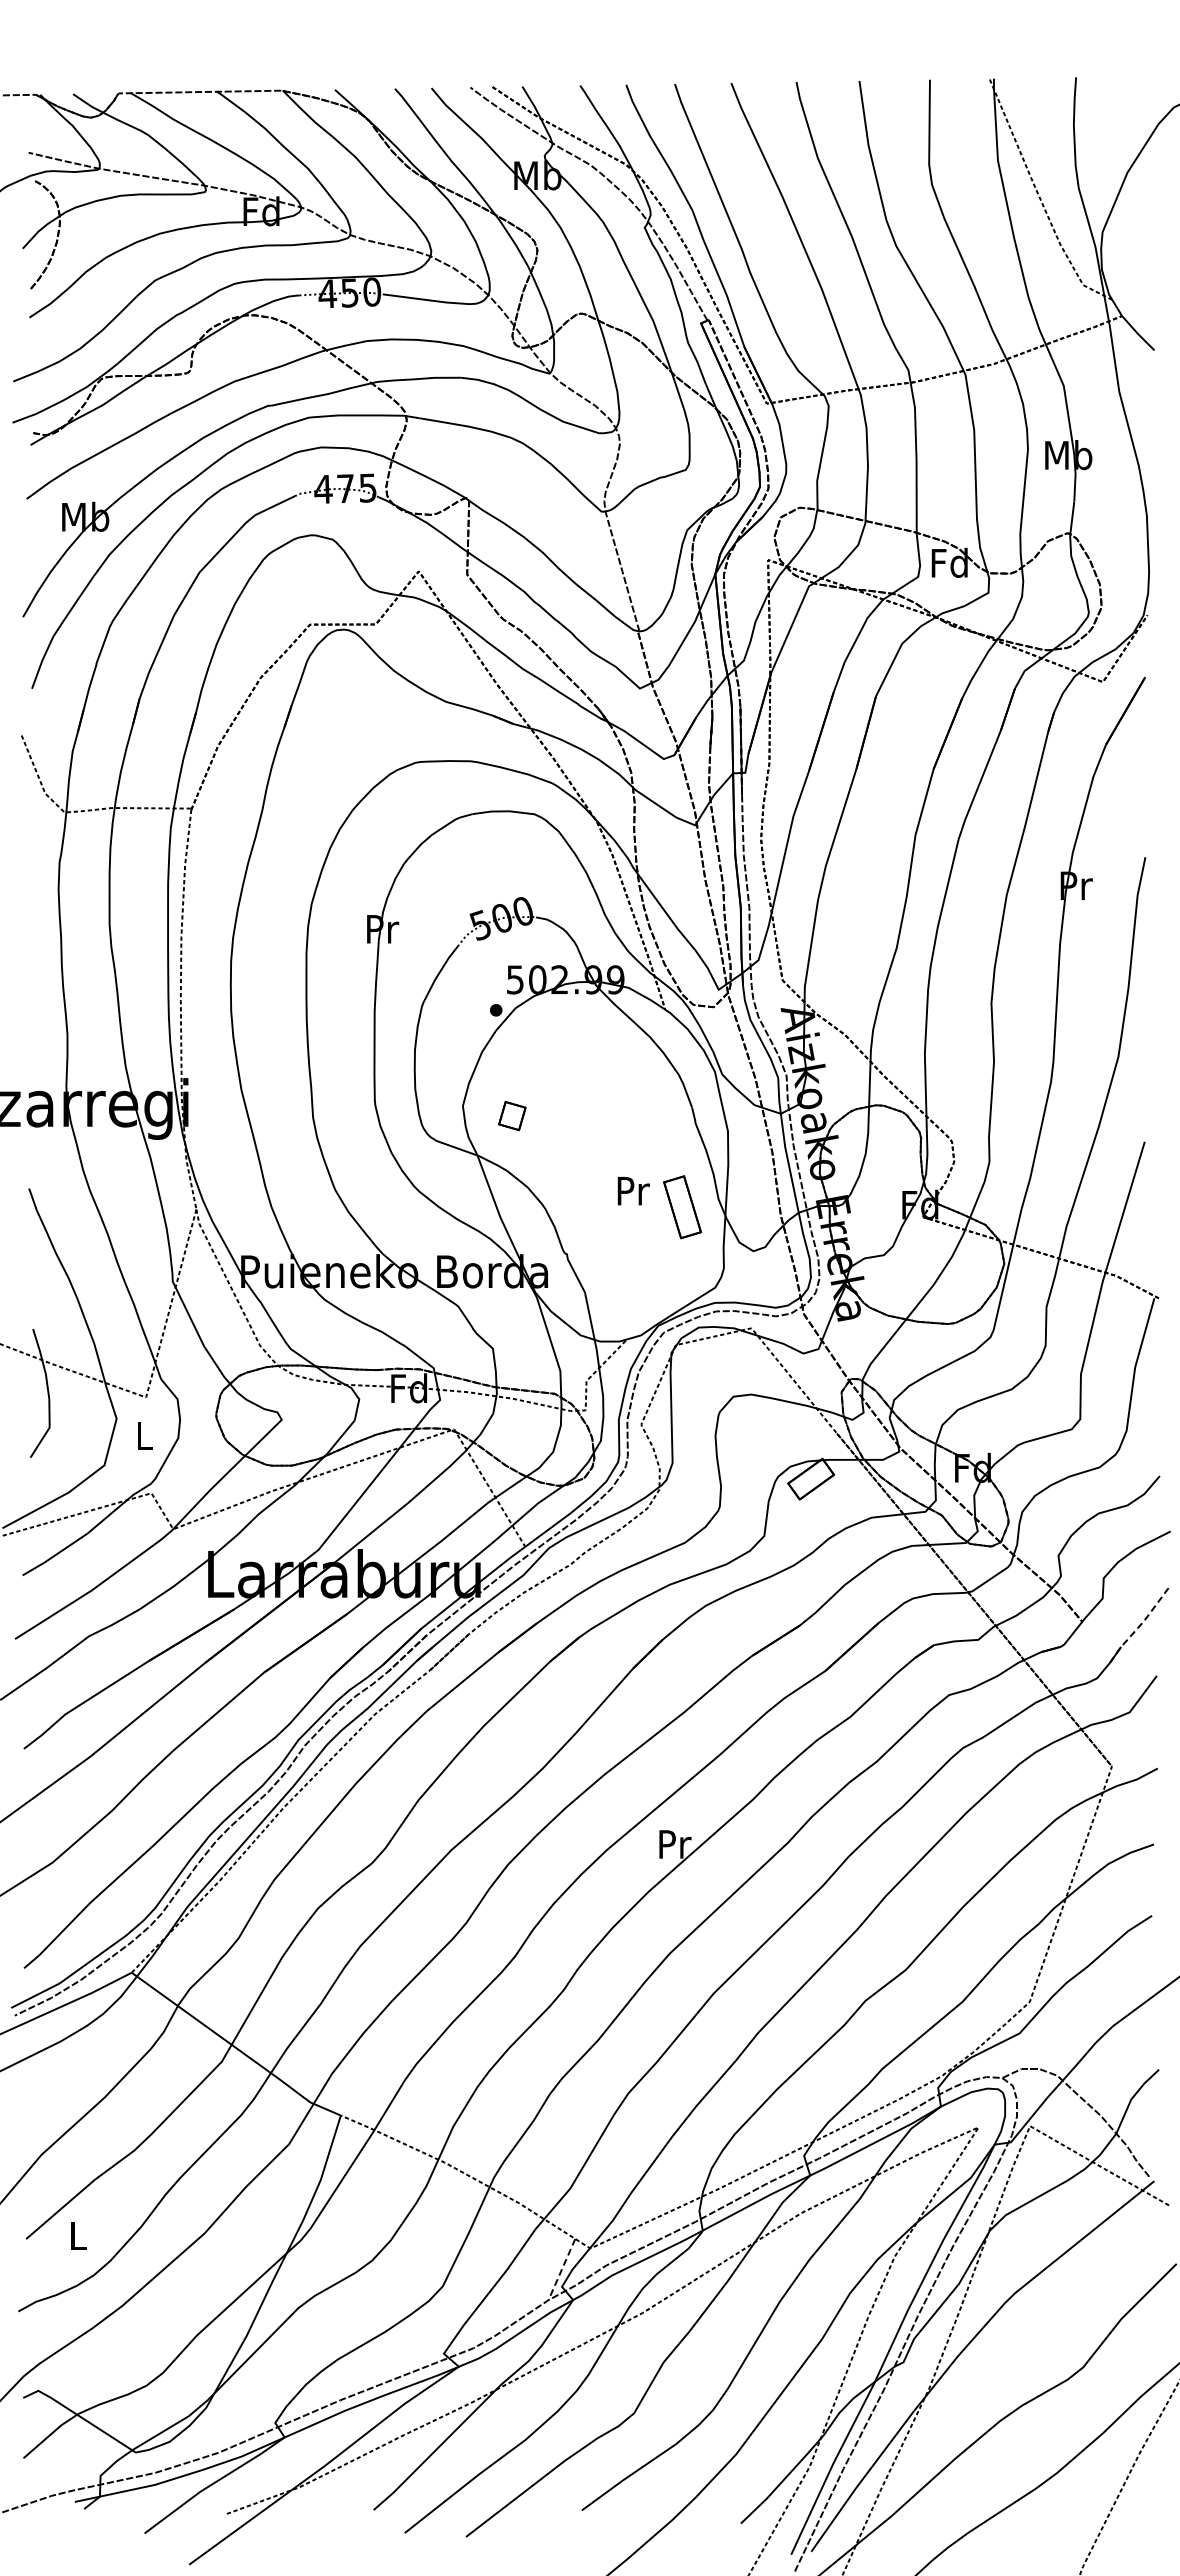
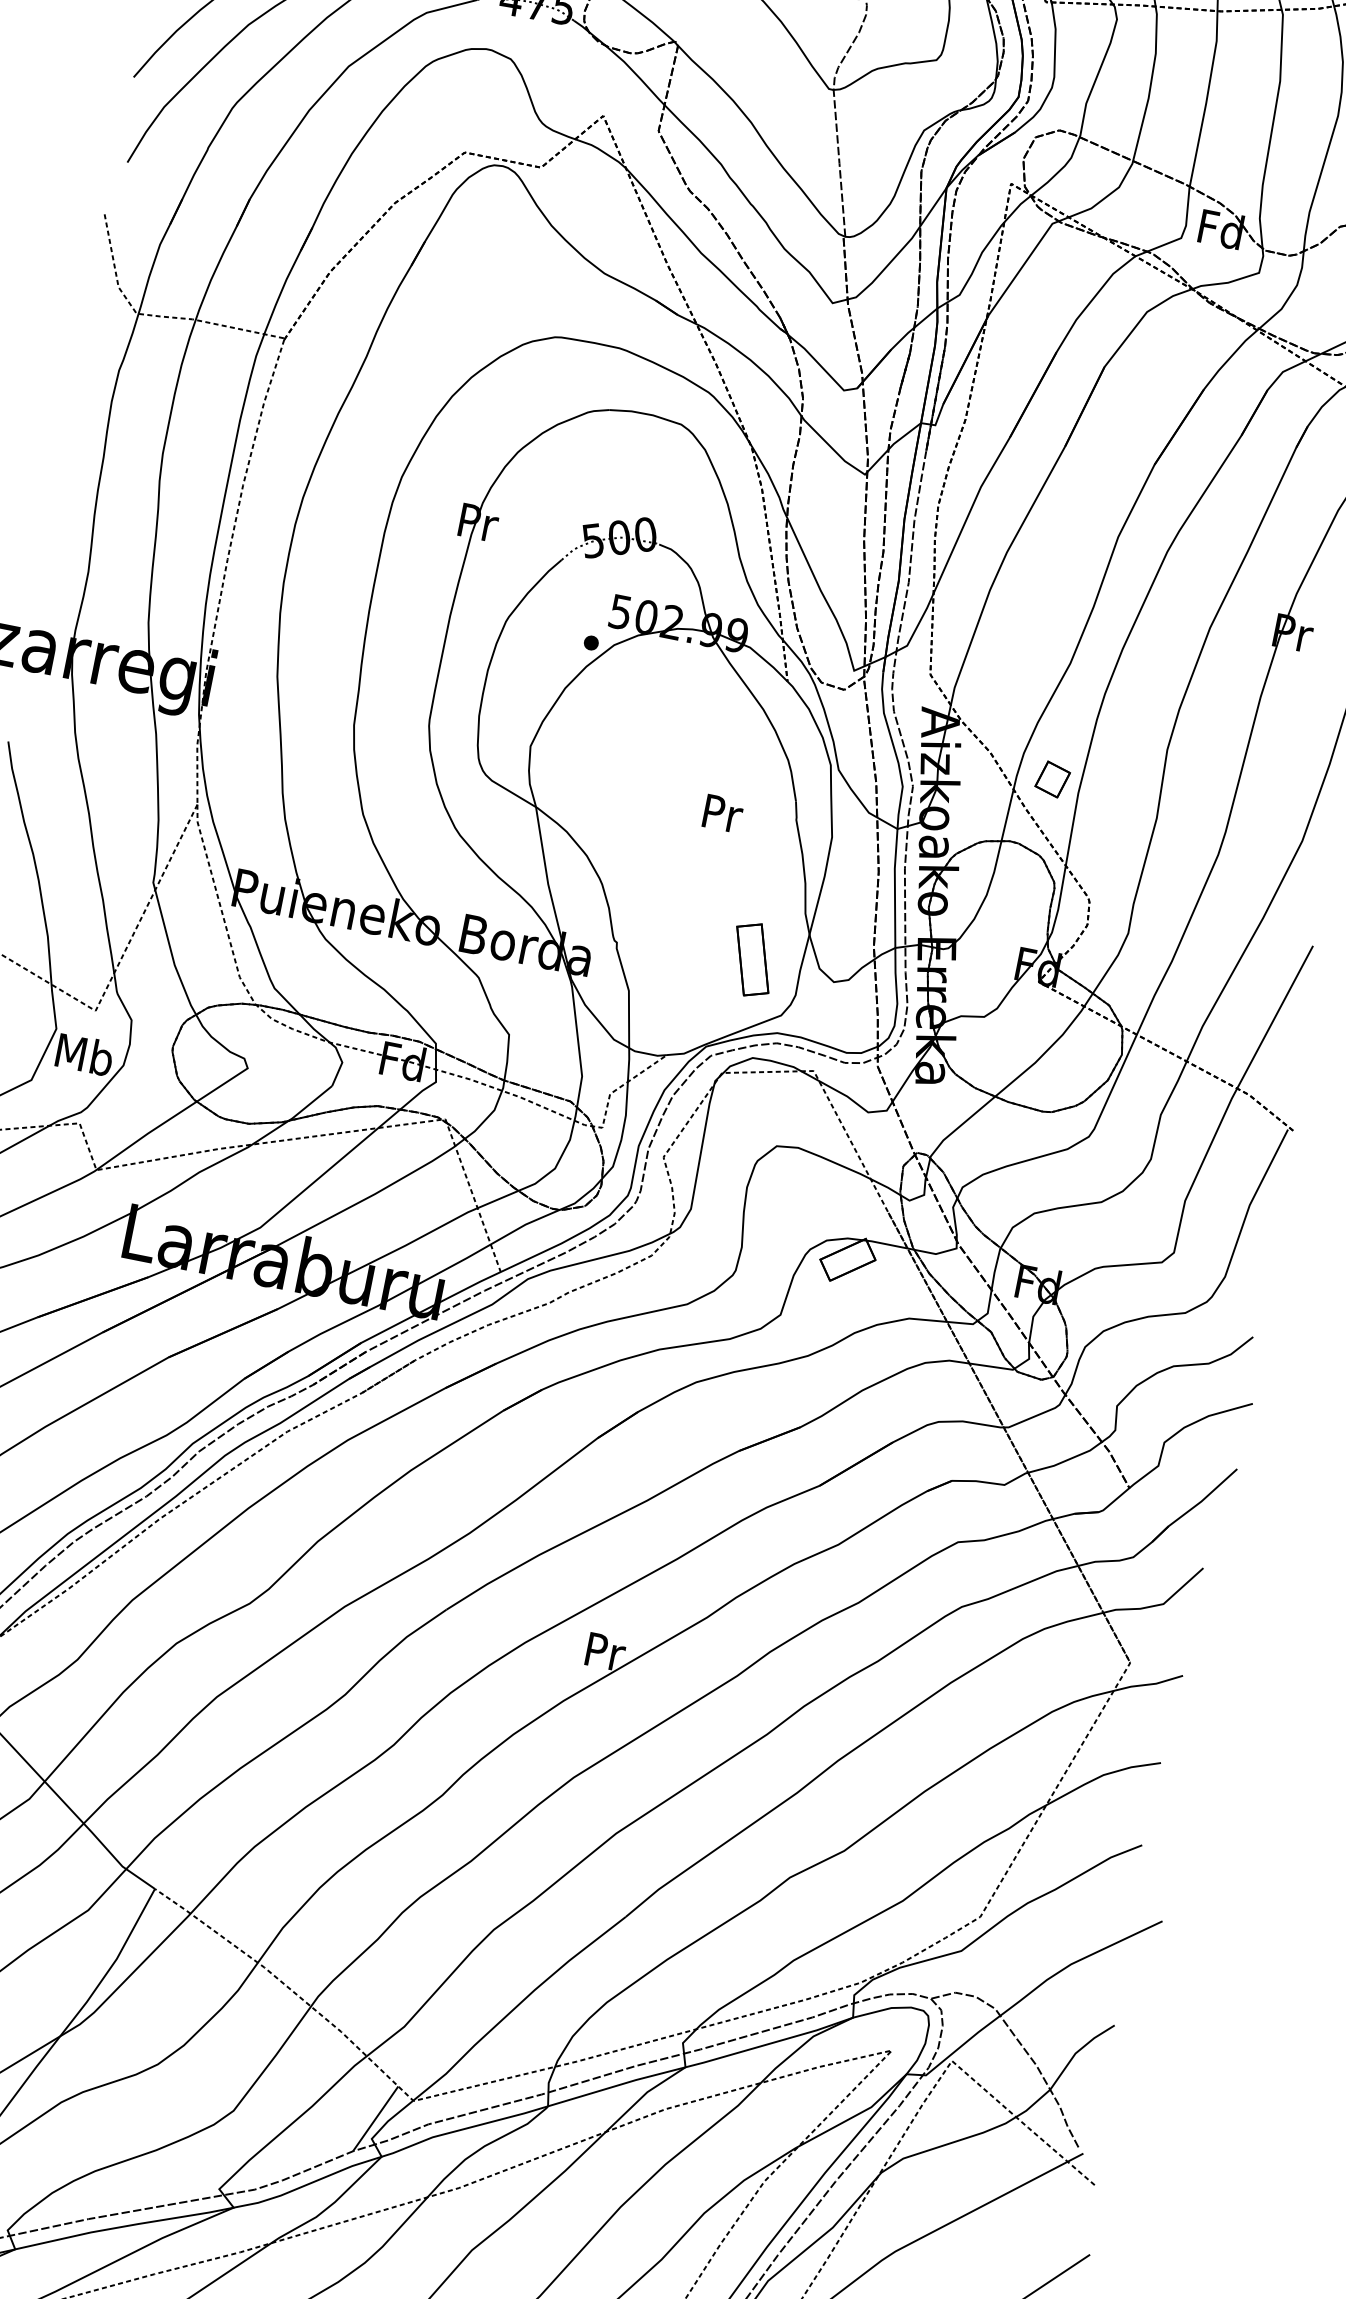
part: (512, 1115) -> (1053, 778), moved
text: (633, 1191) -> (722, 814), moved
part: (682, 1207) -> (752, 960), moved
text: (144, 1435) -> (84, 1054), L -> Mb
line: (1139, 1626) -> (1194, 1506), dashed -> solid
line: (561, 2270) -> (375, 2119), dashed -> solid

